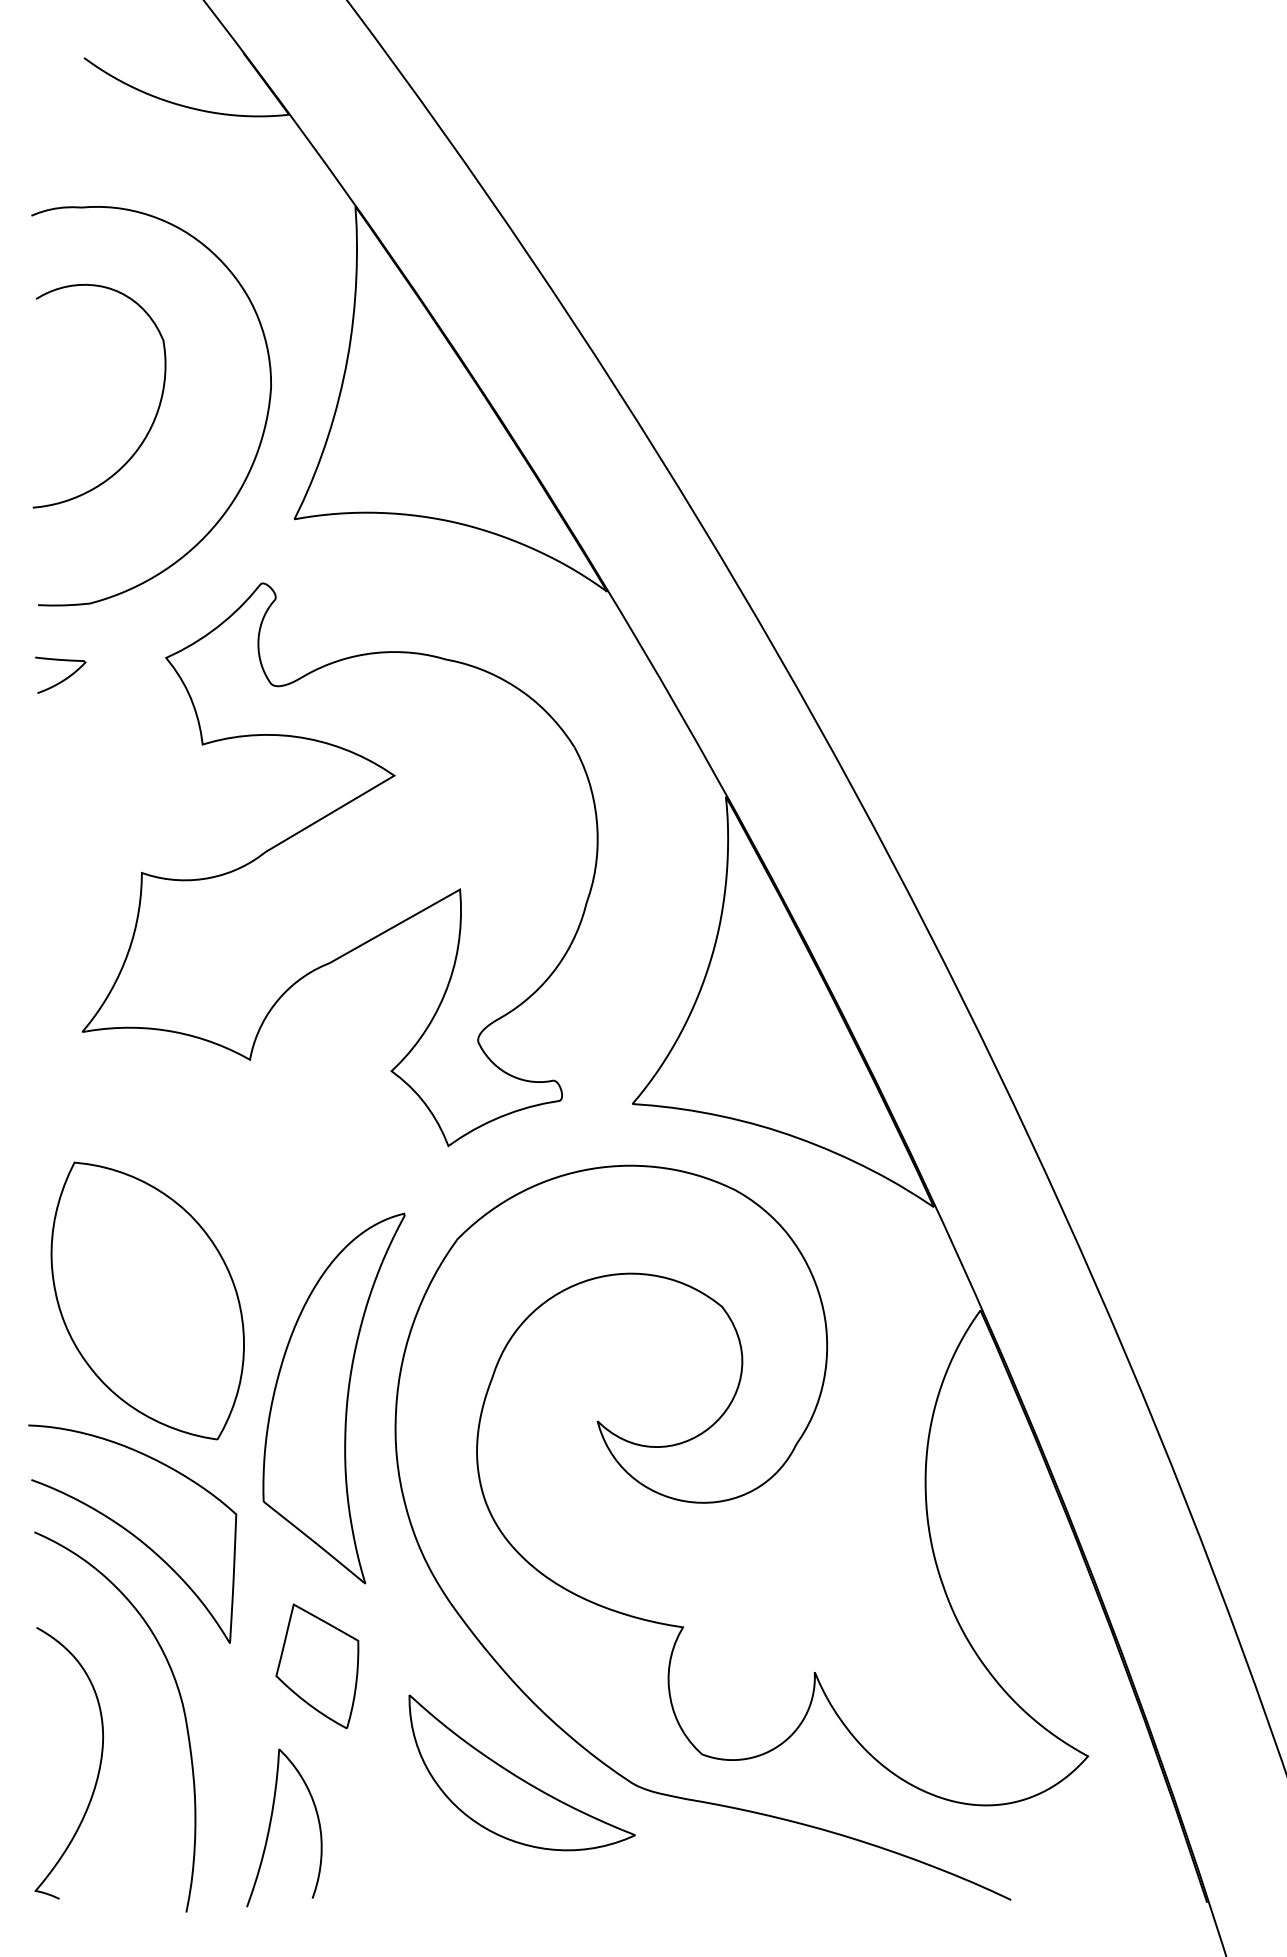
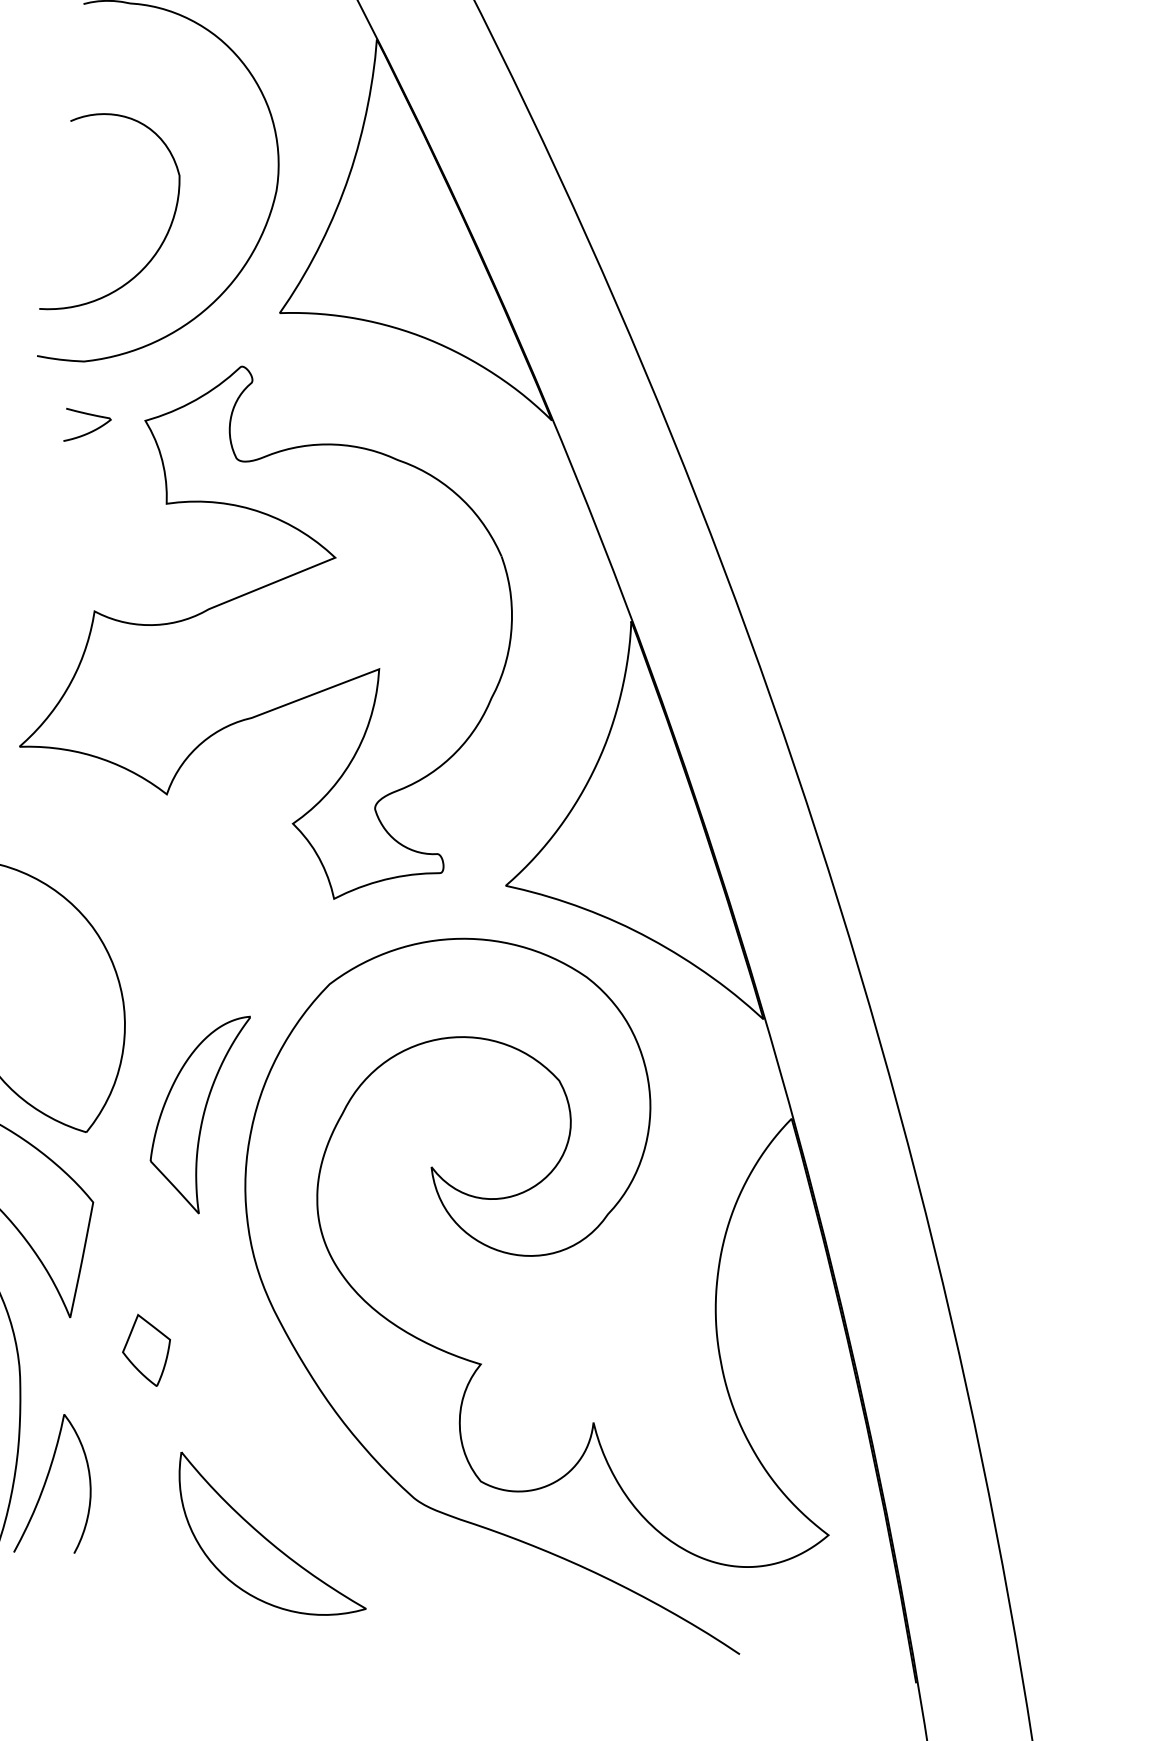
curve: (153, 419) -> (159, 245), moved
curve: (64, 678) -> (89, 431), moved
part: (333, 1398) -> (196, 1110), size x0.6
part: (317, 1666) -> (145, 1350), size x0.6
part: (521, 1772) -> (272, 1536), moved
curve: (271, 1823) -> (47, 1480), moved

